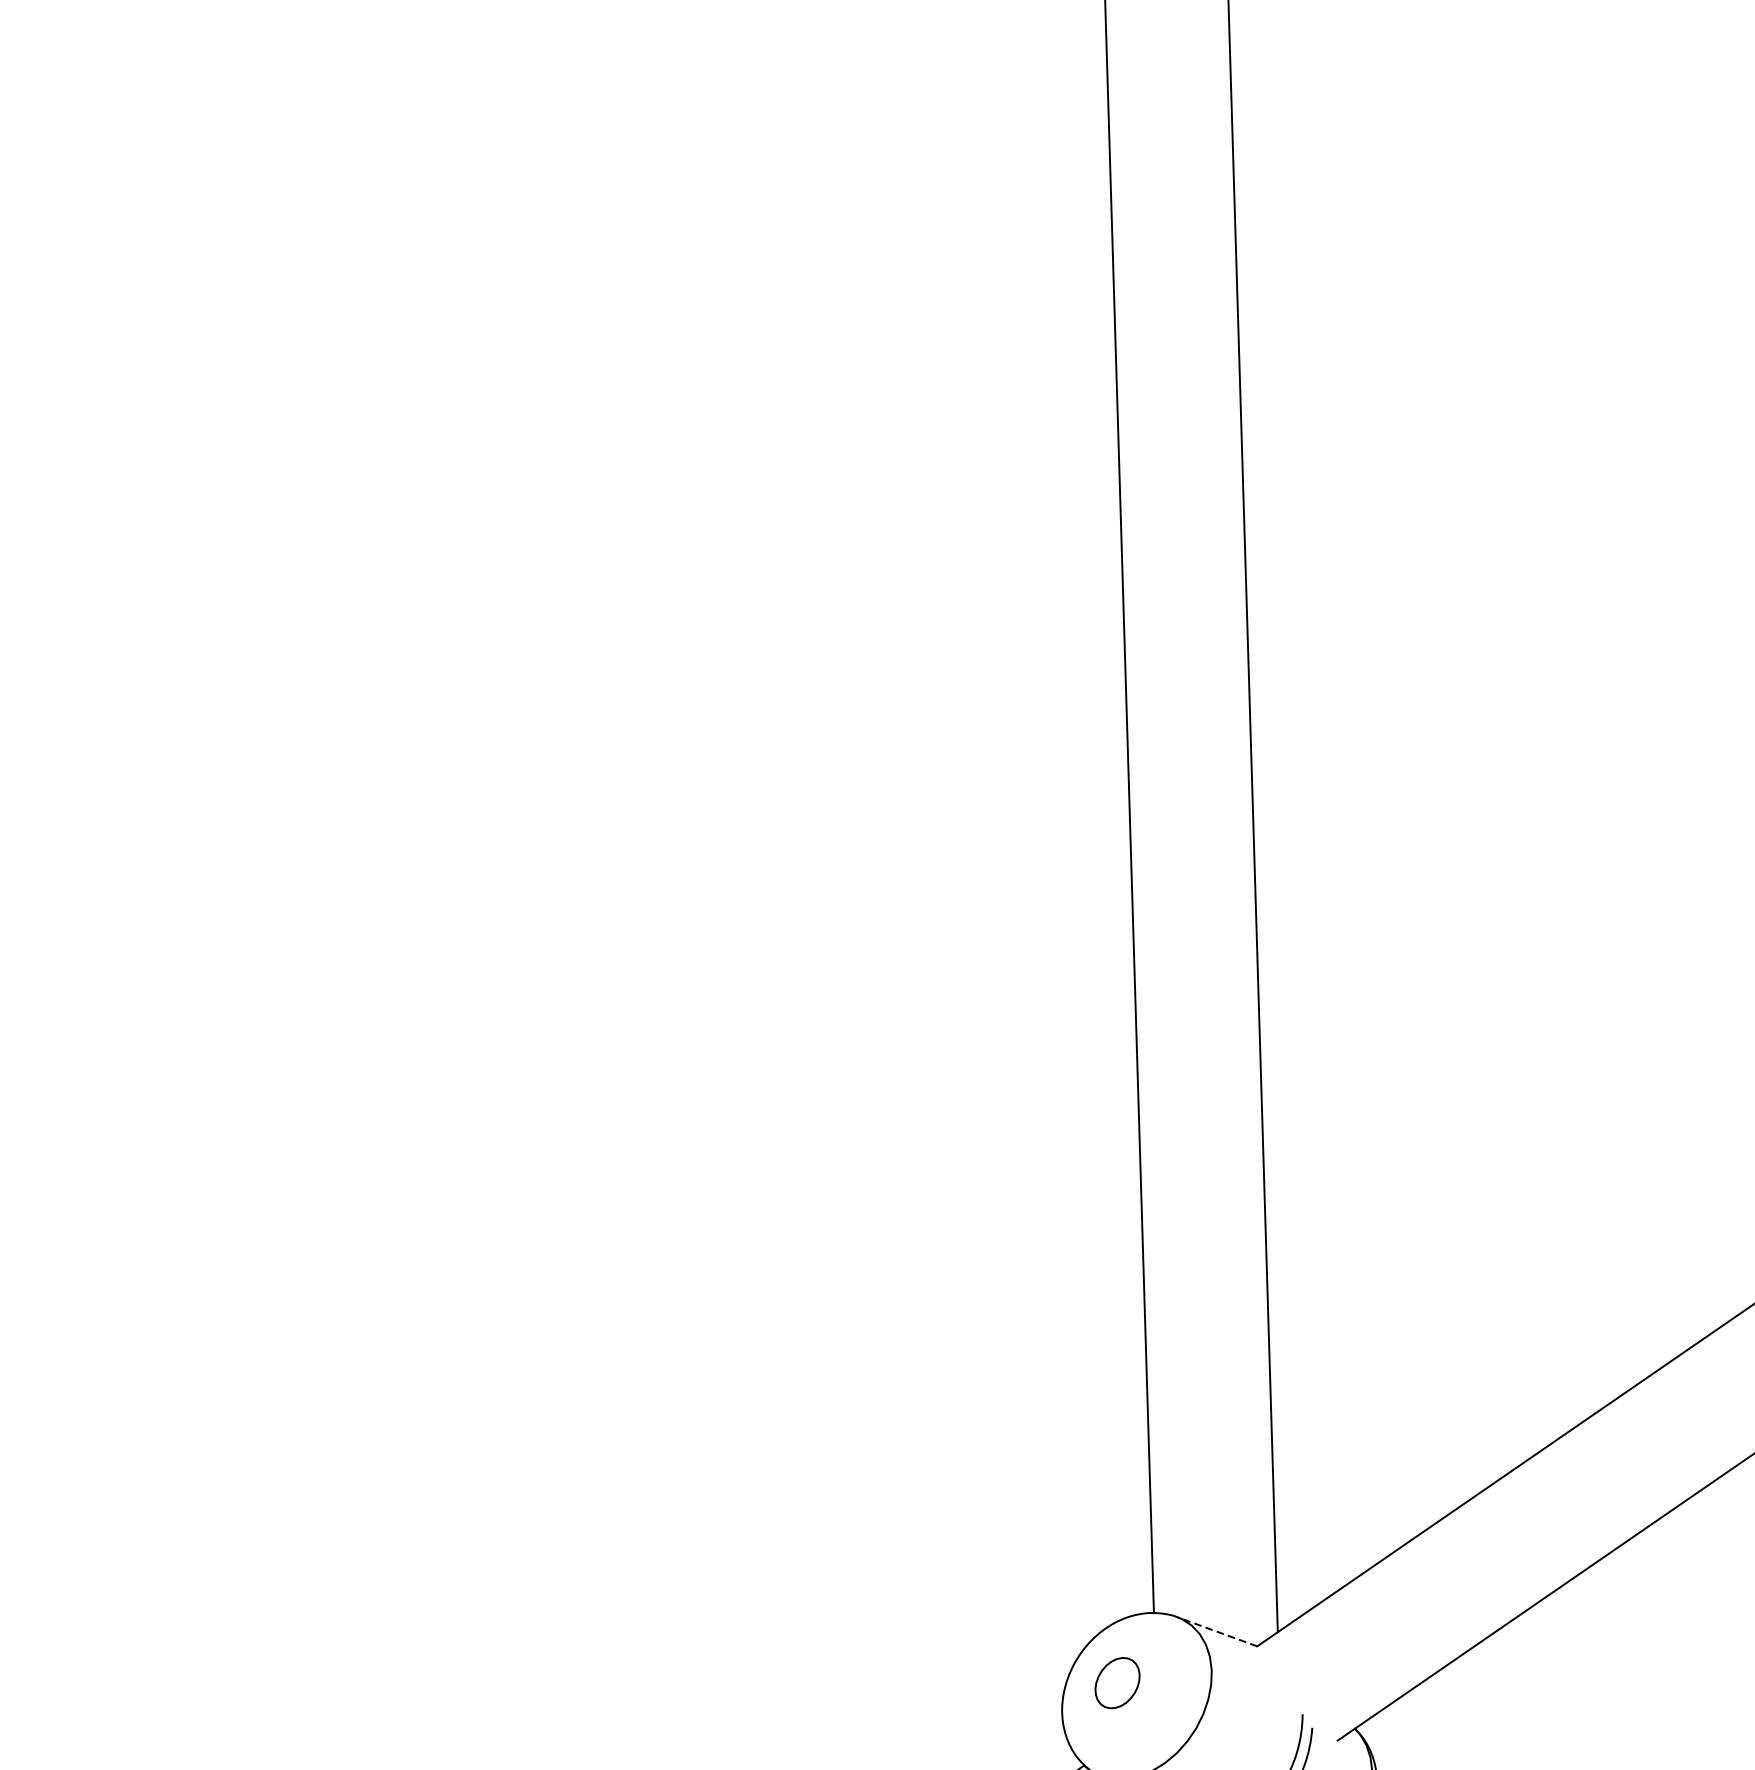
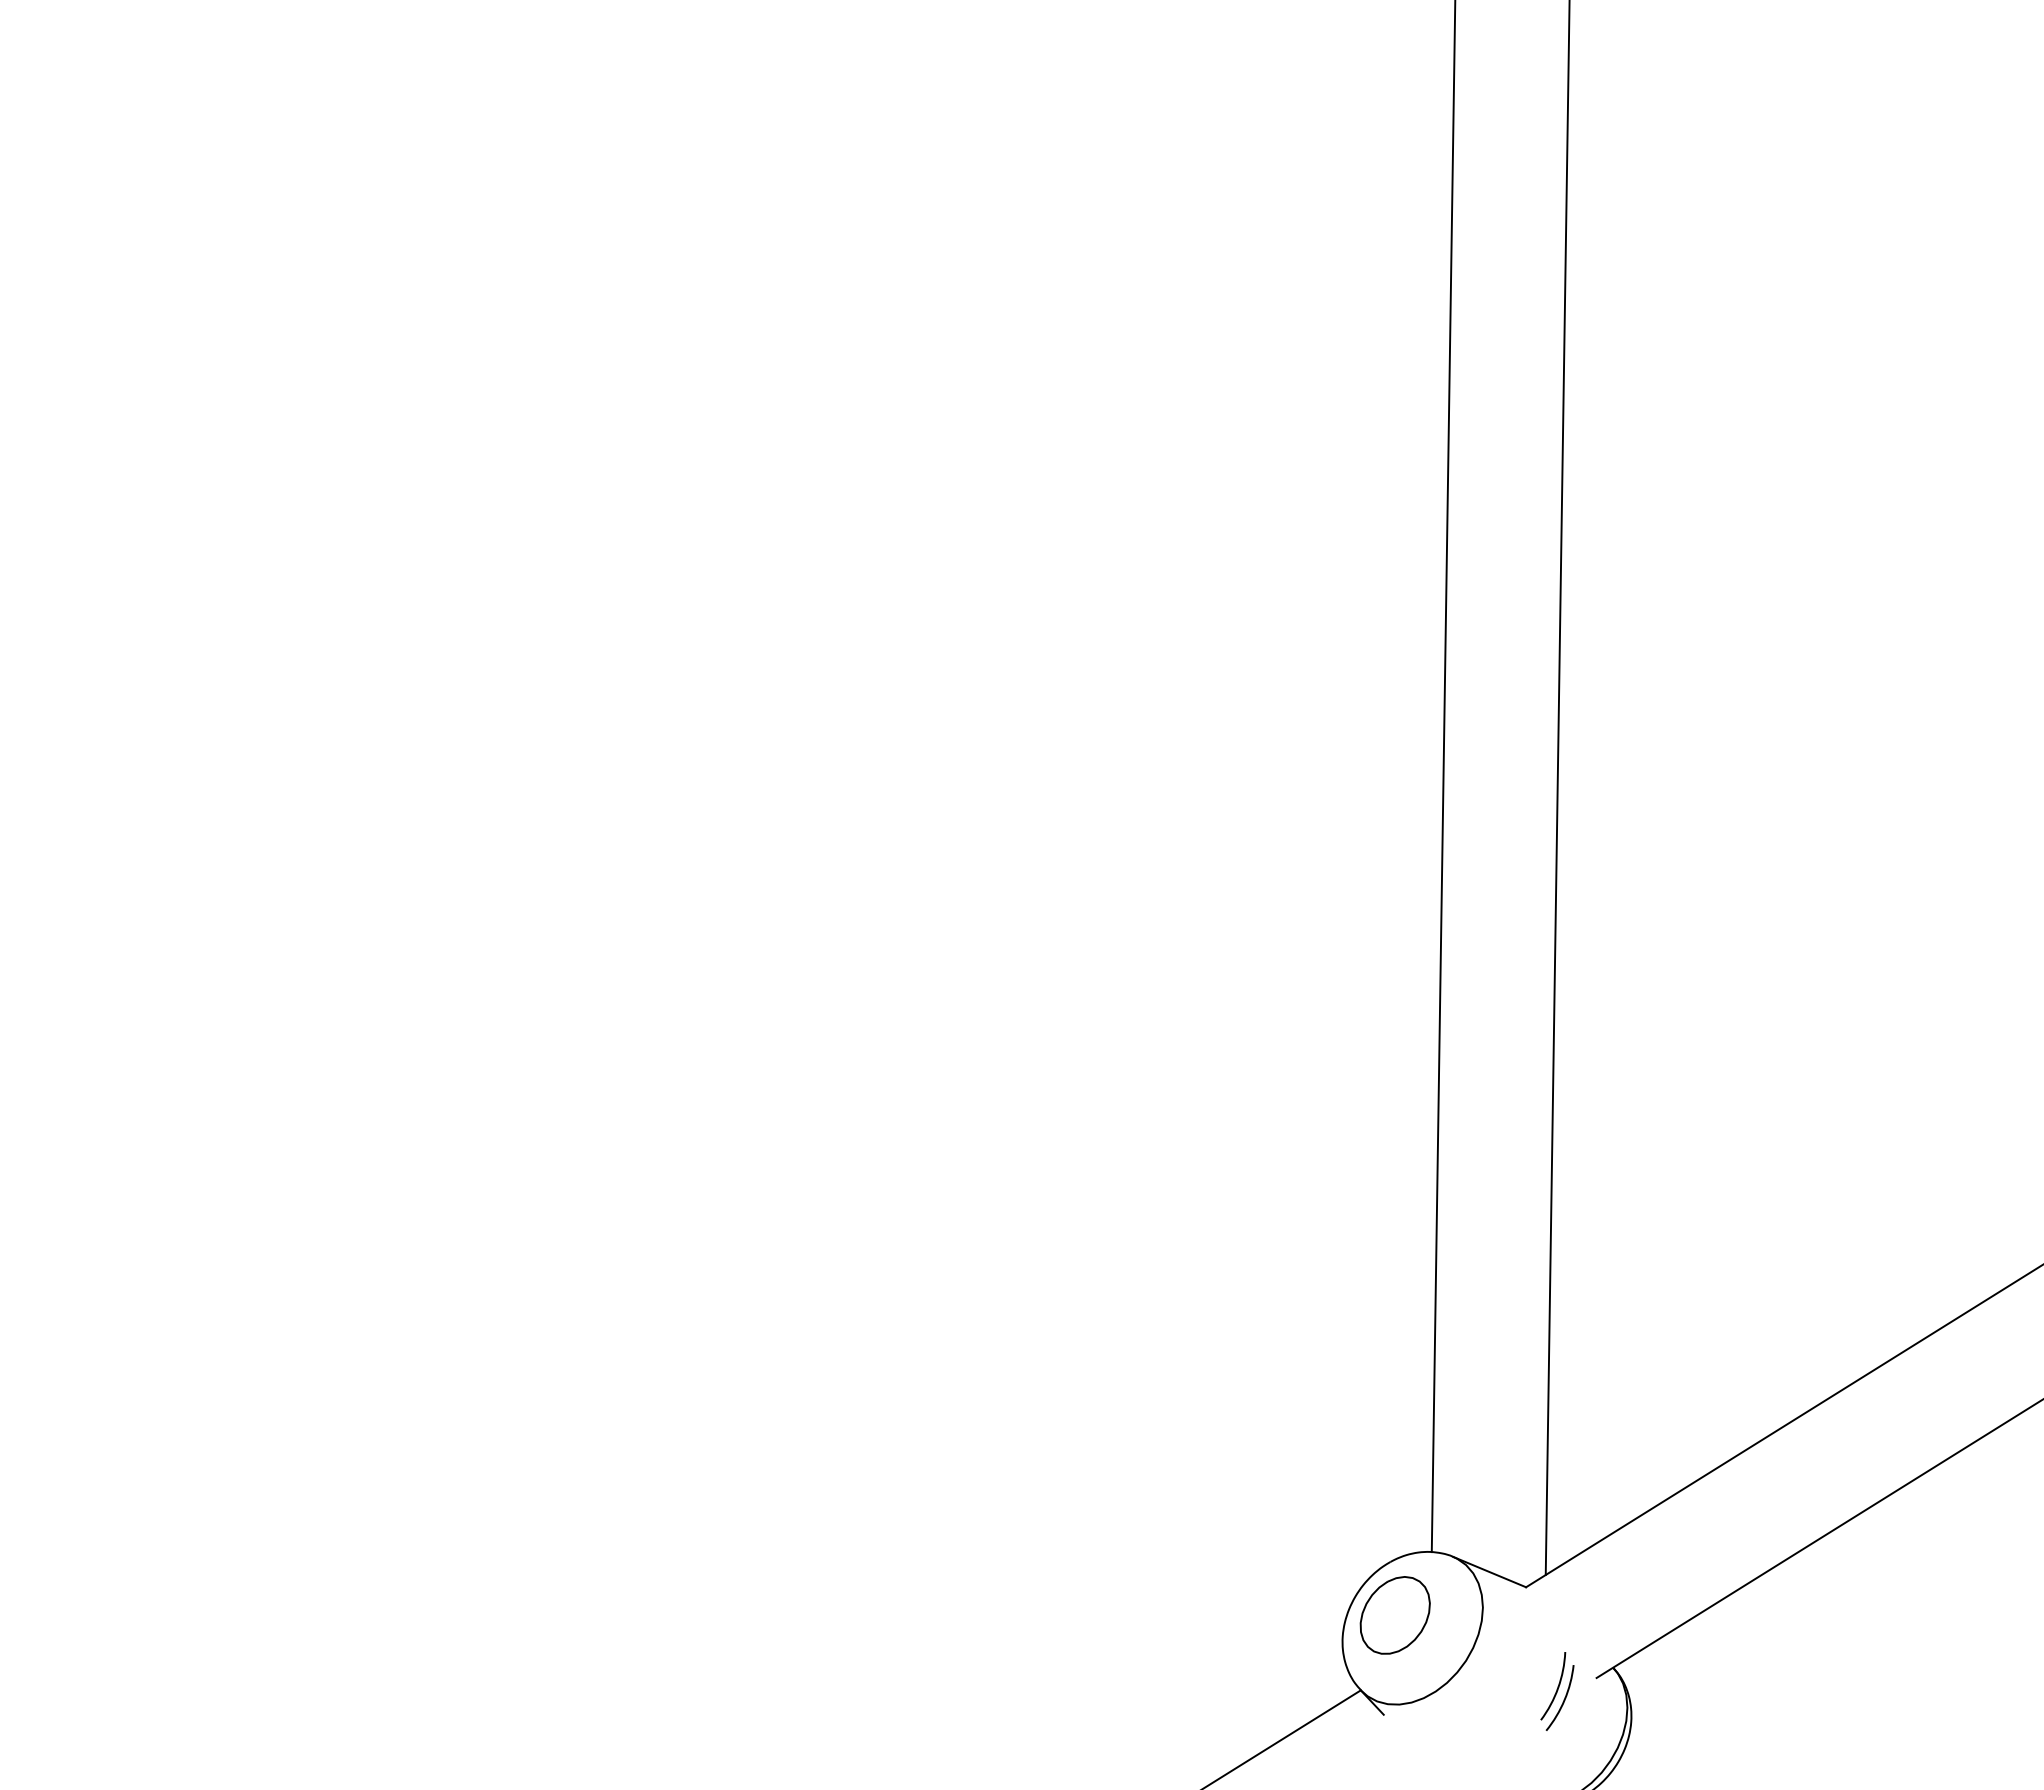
line: (1217, 1631) -> (1489, 1571), dashed -> solid
part: (1116, 1683) -> (1394, 1615), size x1.67

